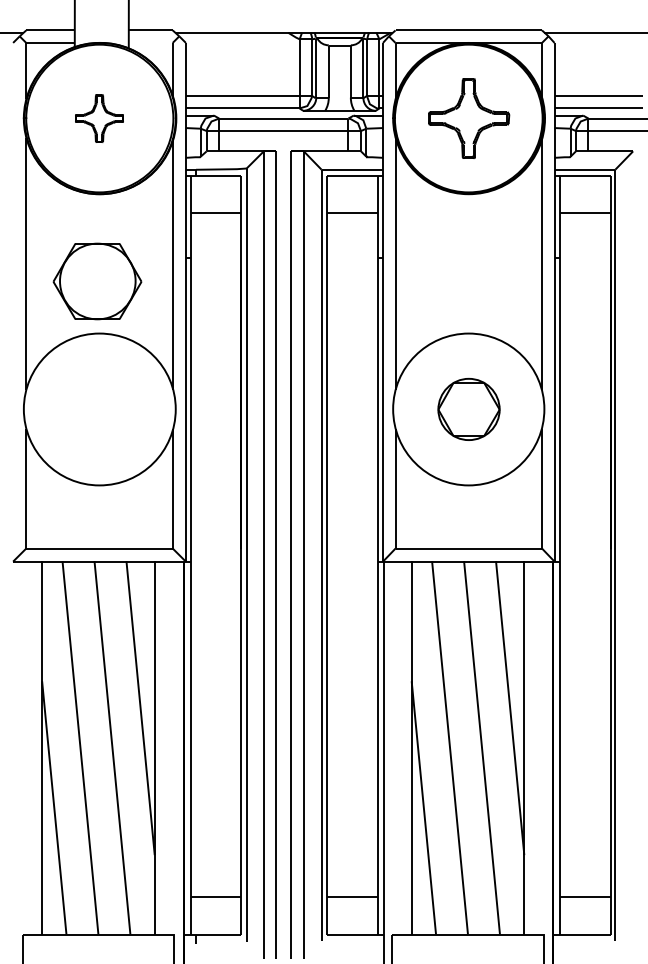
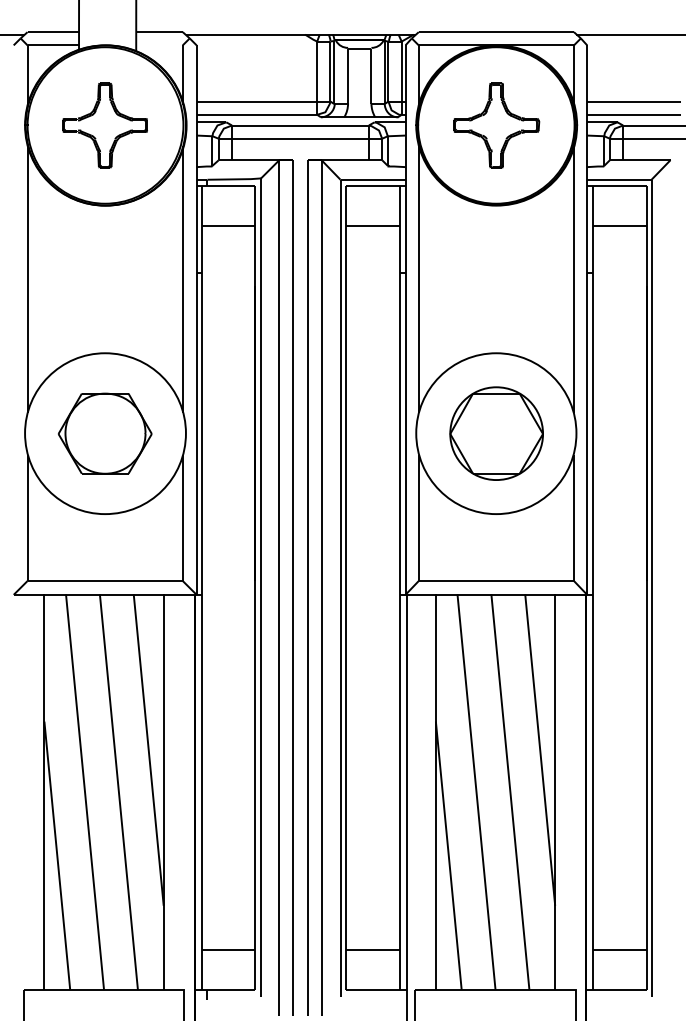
part: (99, 118) -> (105, 125), size x1.67
part: (97, 281) -> (105, 433), moved
part: (468, 409) -> (496, 433), size x1.43

